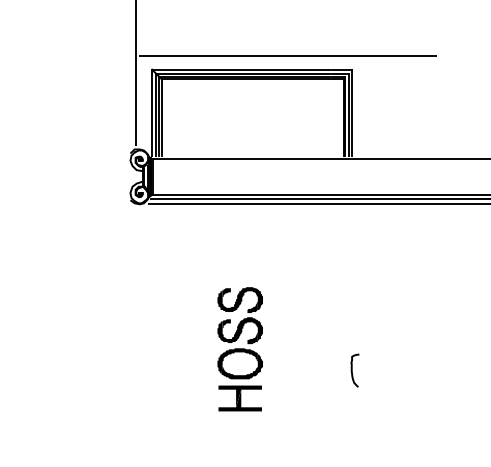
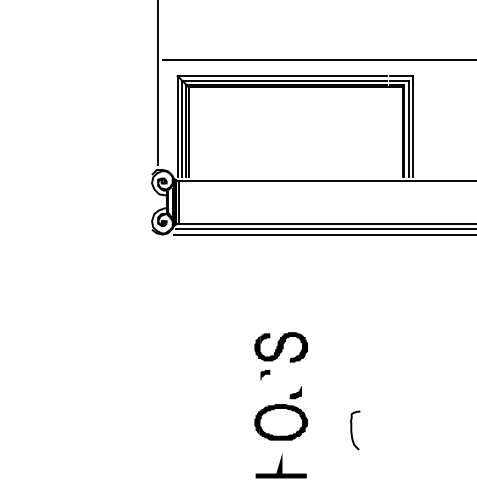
fill: (240, 330) -> (281, 383), removed
curve: (352, 370) -> (352, 430), moved
fill: (239, 396) -> (280, 460), removed

